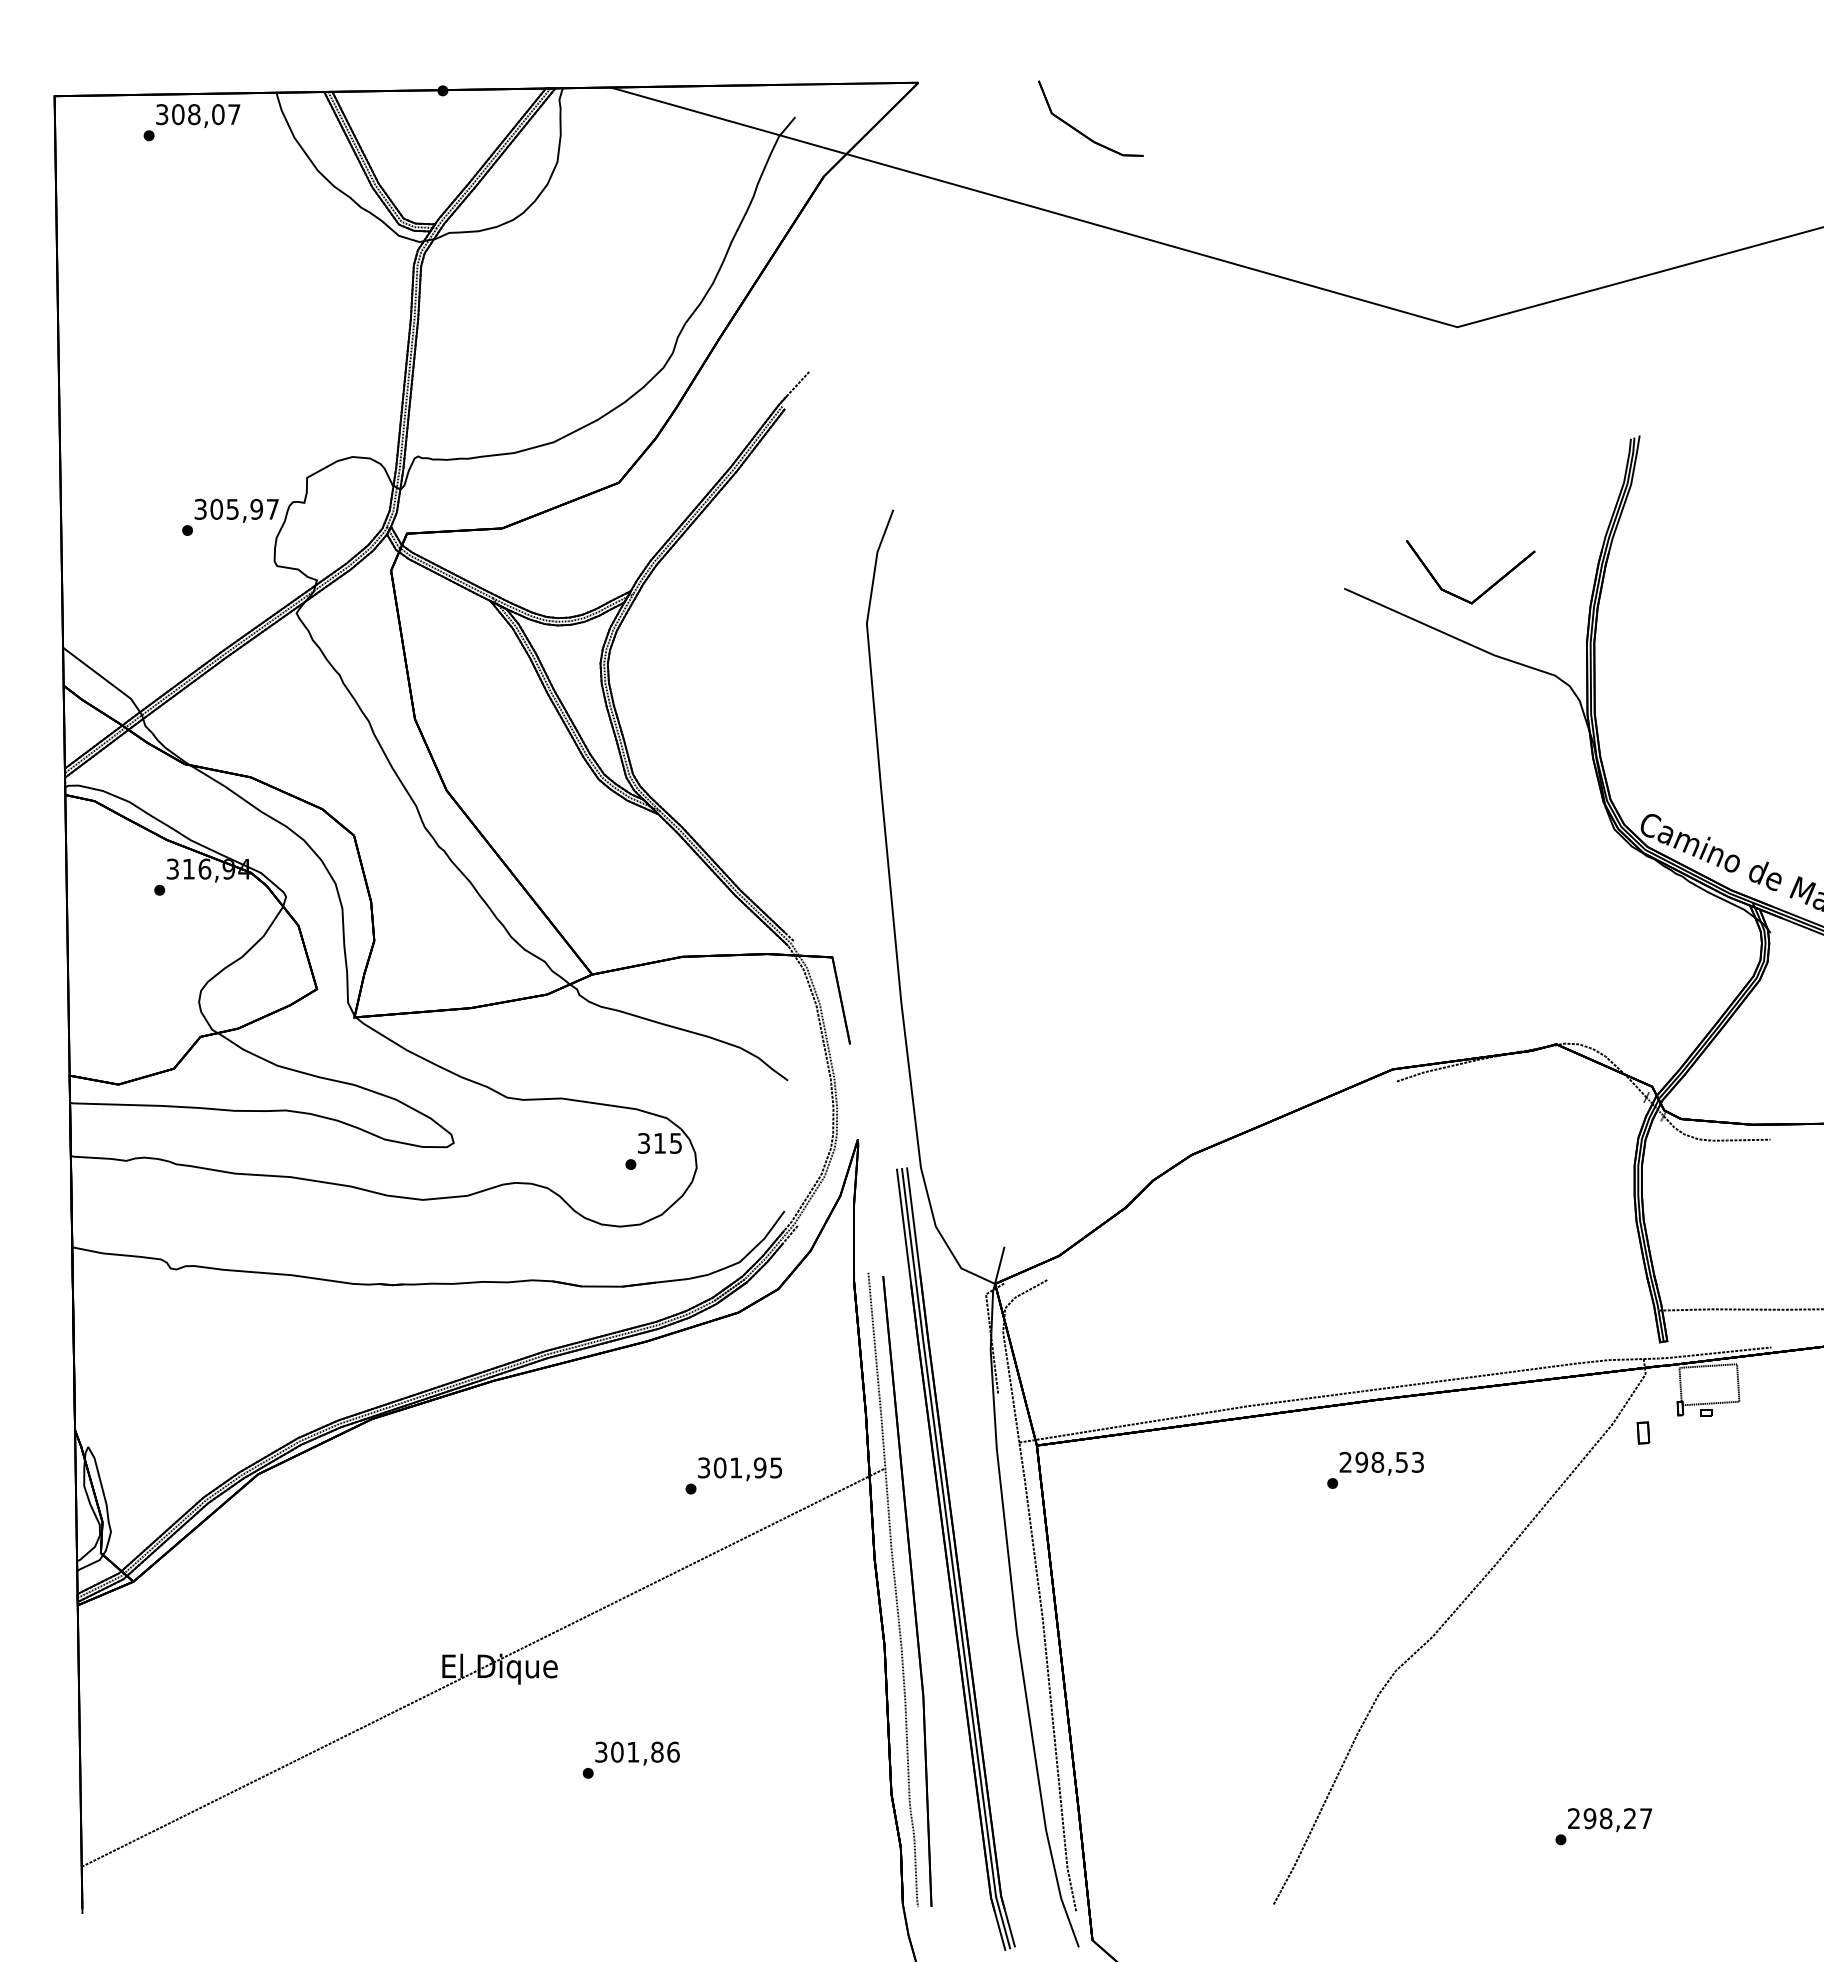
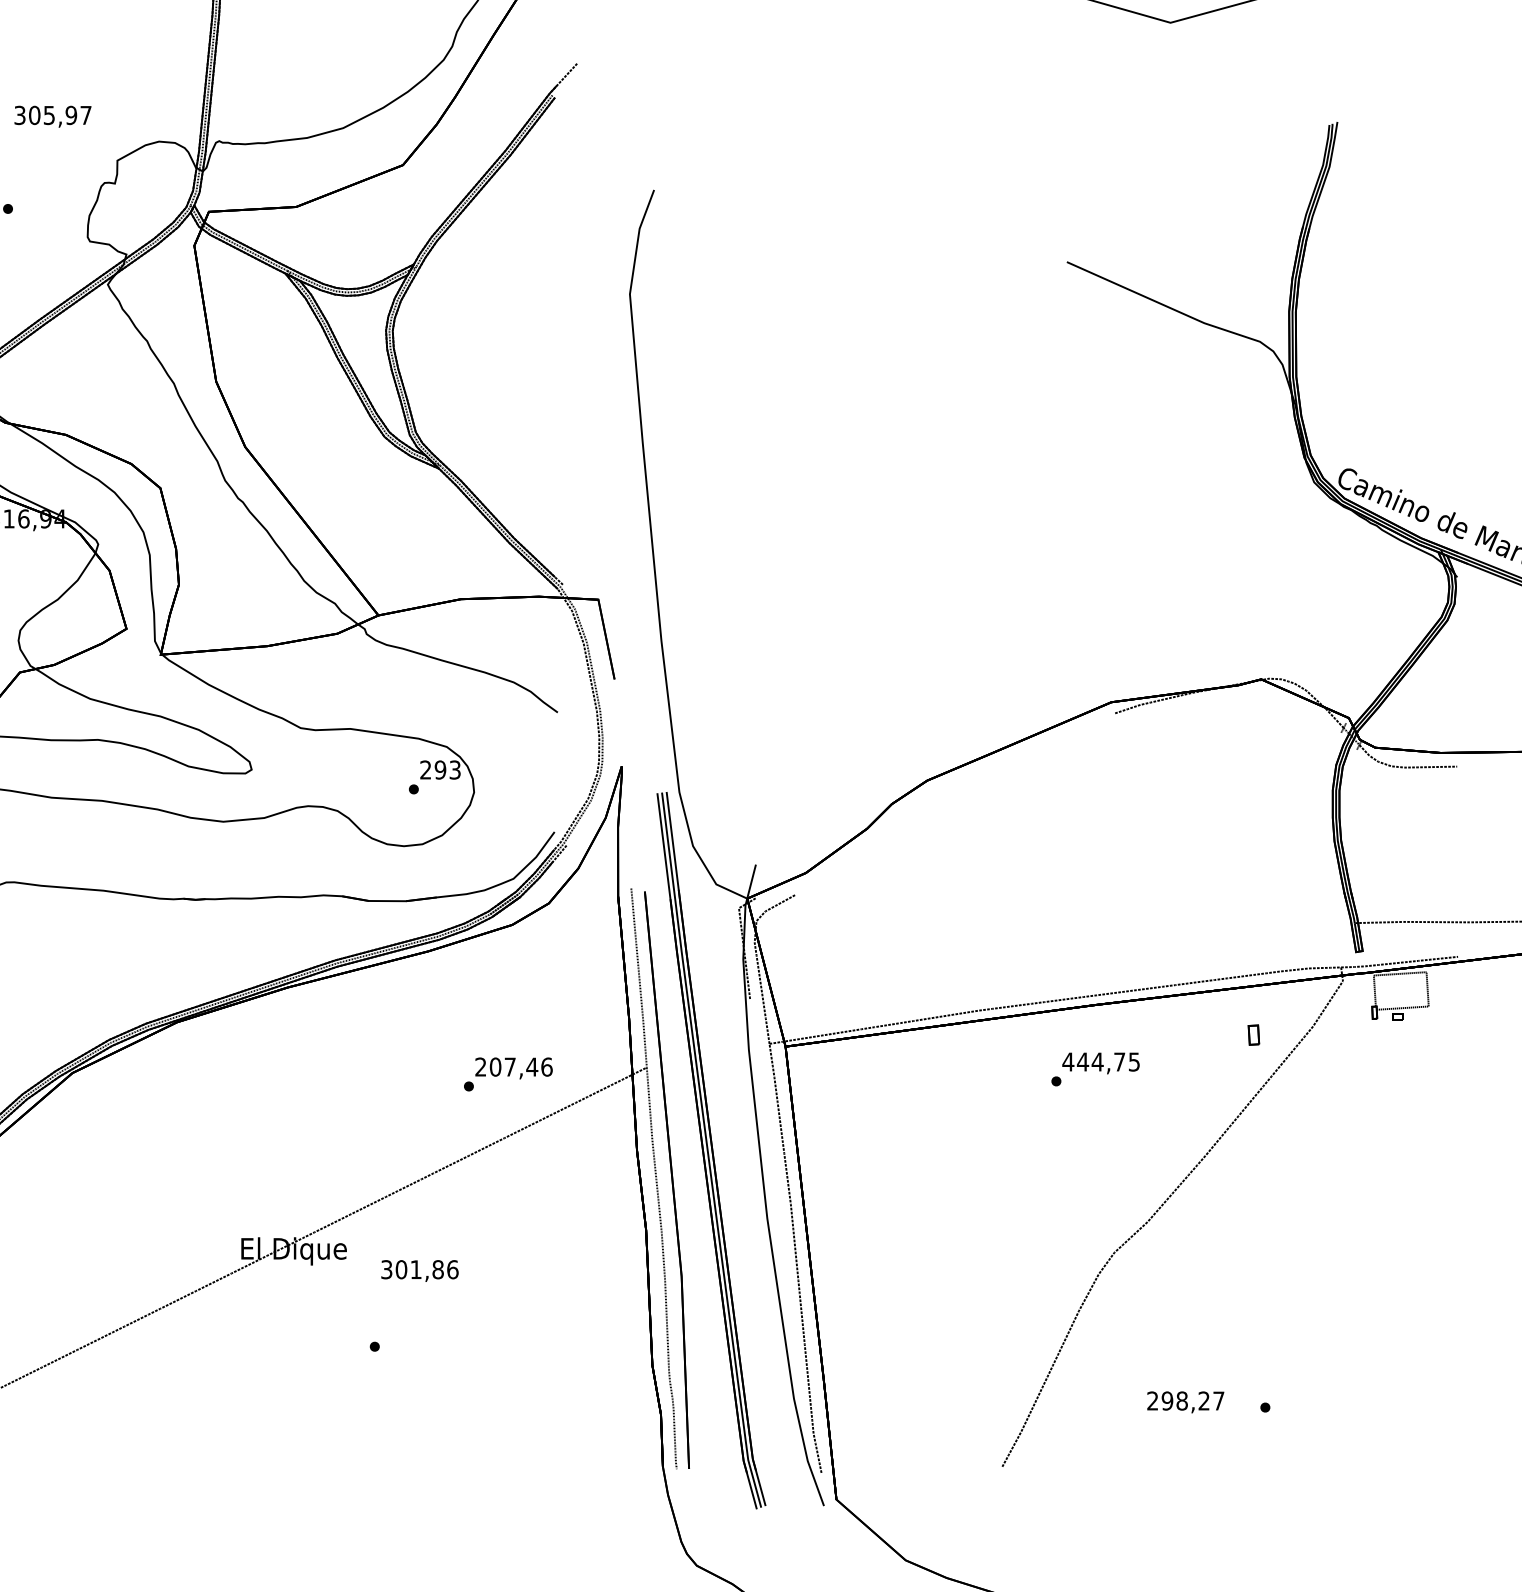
text: (236, 510) -> (52, 116), moved
part: (1487, 588) -> (1198, 262), removed
text: (659, 1142) -> (440, 769), 315 -> 293
part: (1643, 1432) -> (1253, 1034), moved
text: (1381, 1461) -> (1101, 1061), 298,53 -> 444,75
text: (740, 1467) -> (514, 1066), 301,95 -> 207,46
text: (637, 1753) -> (419, 1270), moved
text: (1609, 1820) -> (1185, 1402), moved

